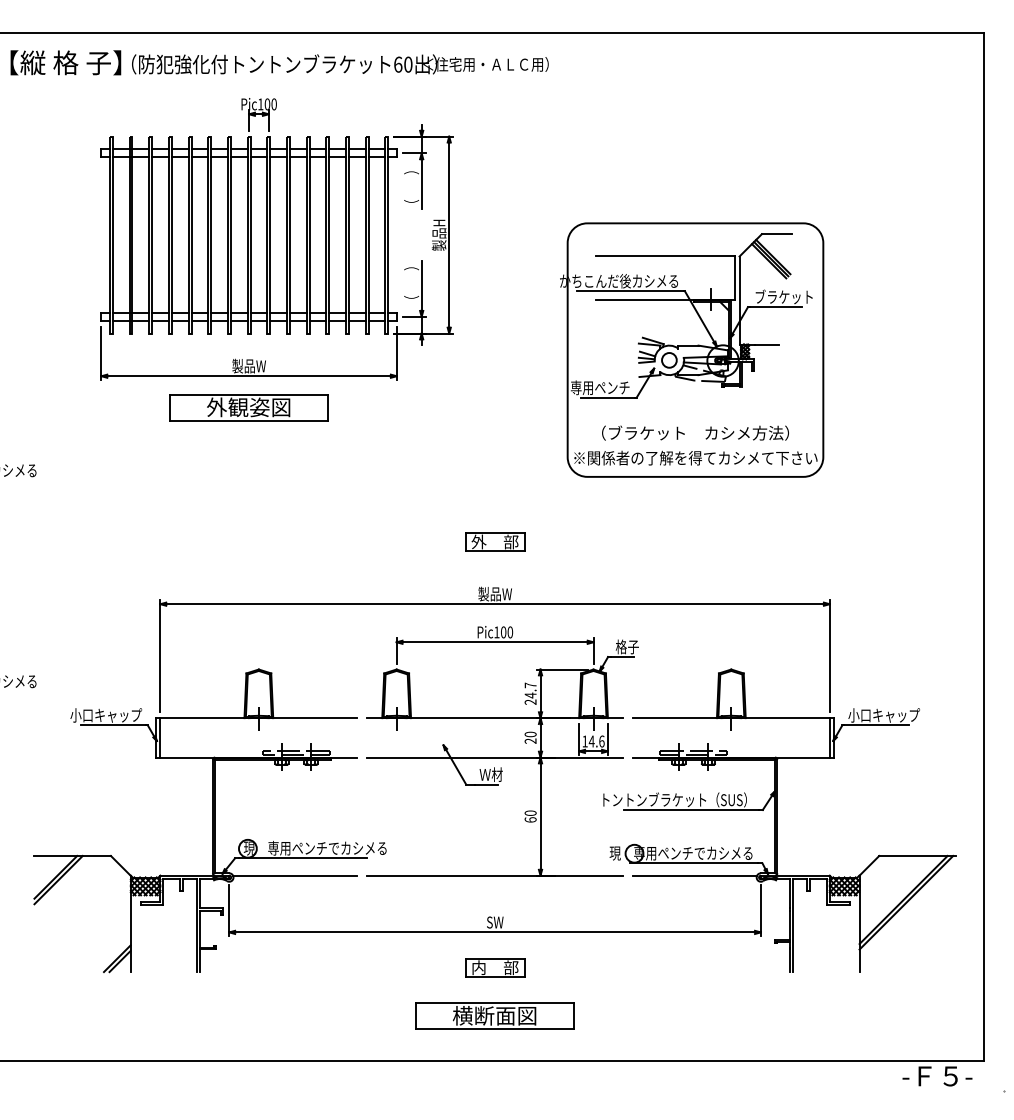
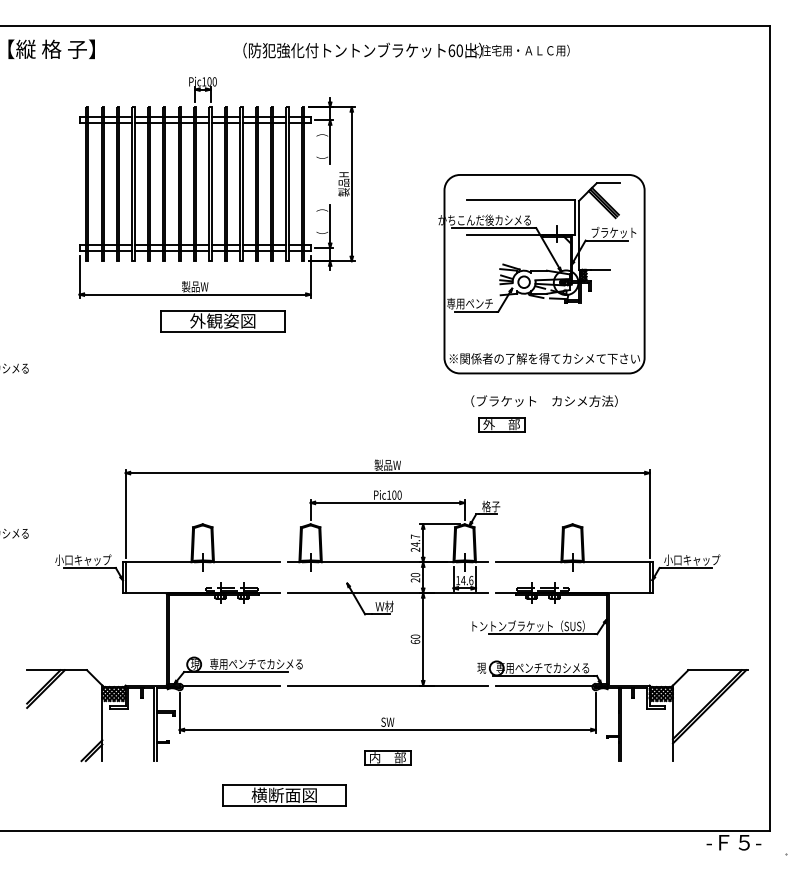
text: (340, 64) -> (406, 50), moved
part: (248, 407) -> (222, 321), moved
text: (695, 432) -> (544, 400), moved
part: (494, 542) -> (501, 424), moved
part: (494, 1016) -> (284, 795), moved

